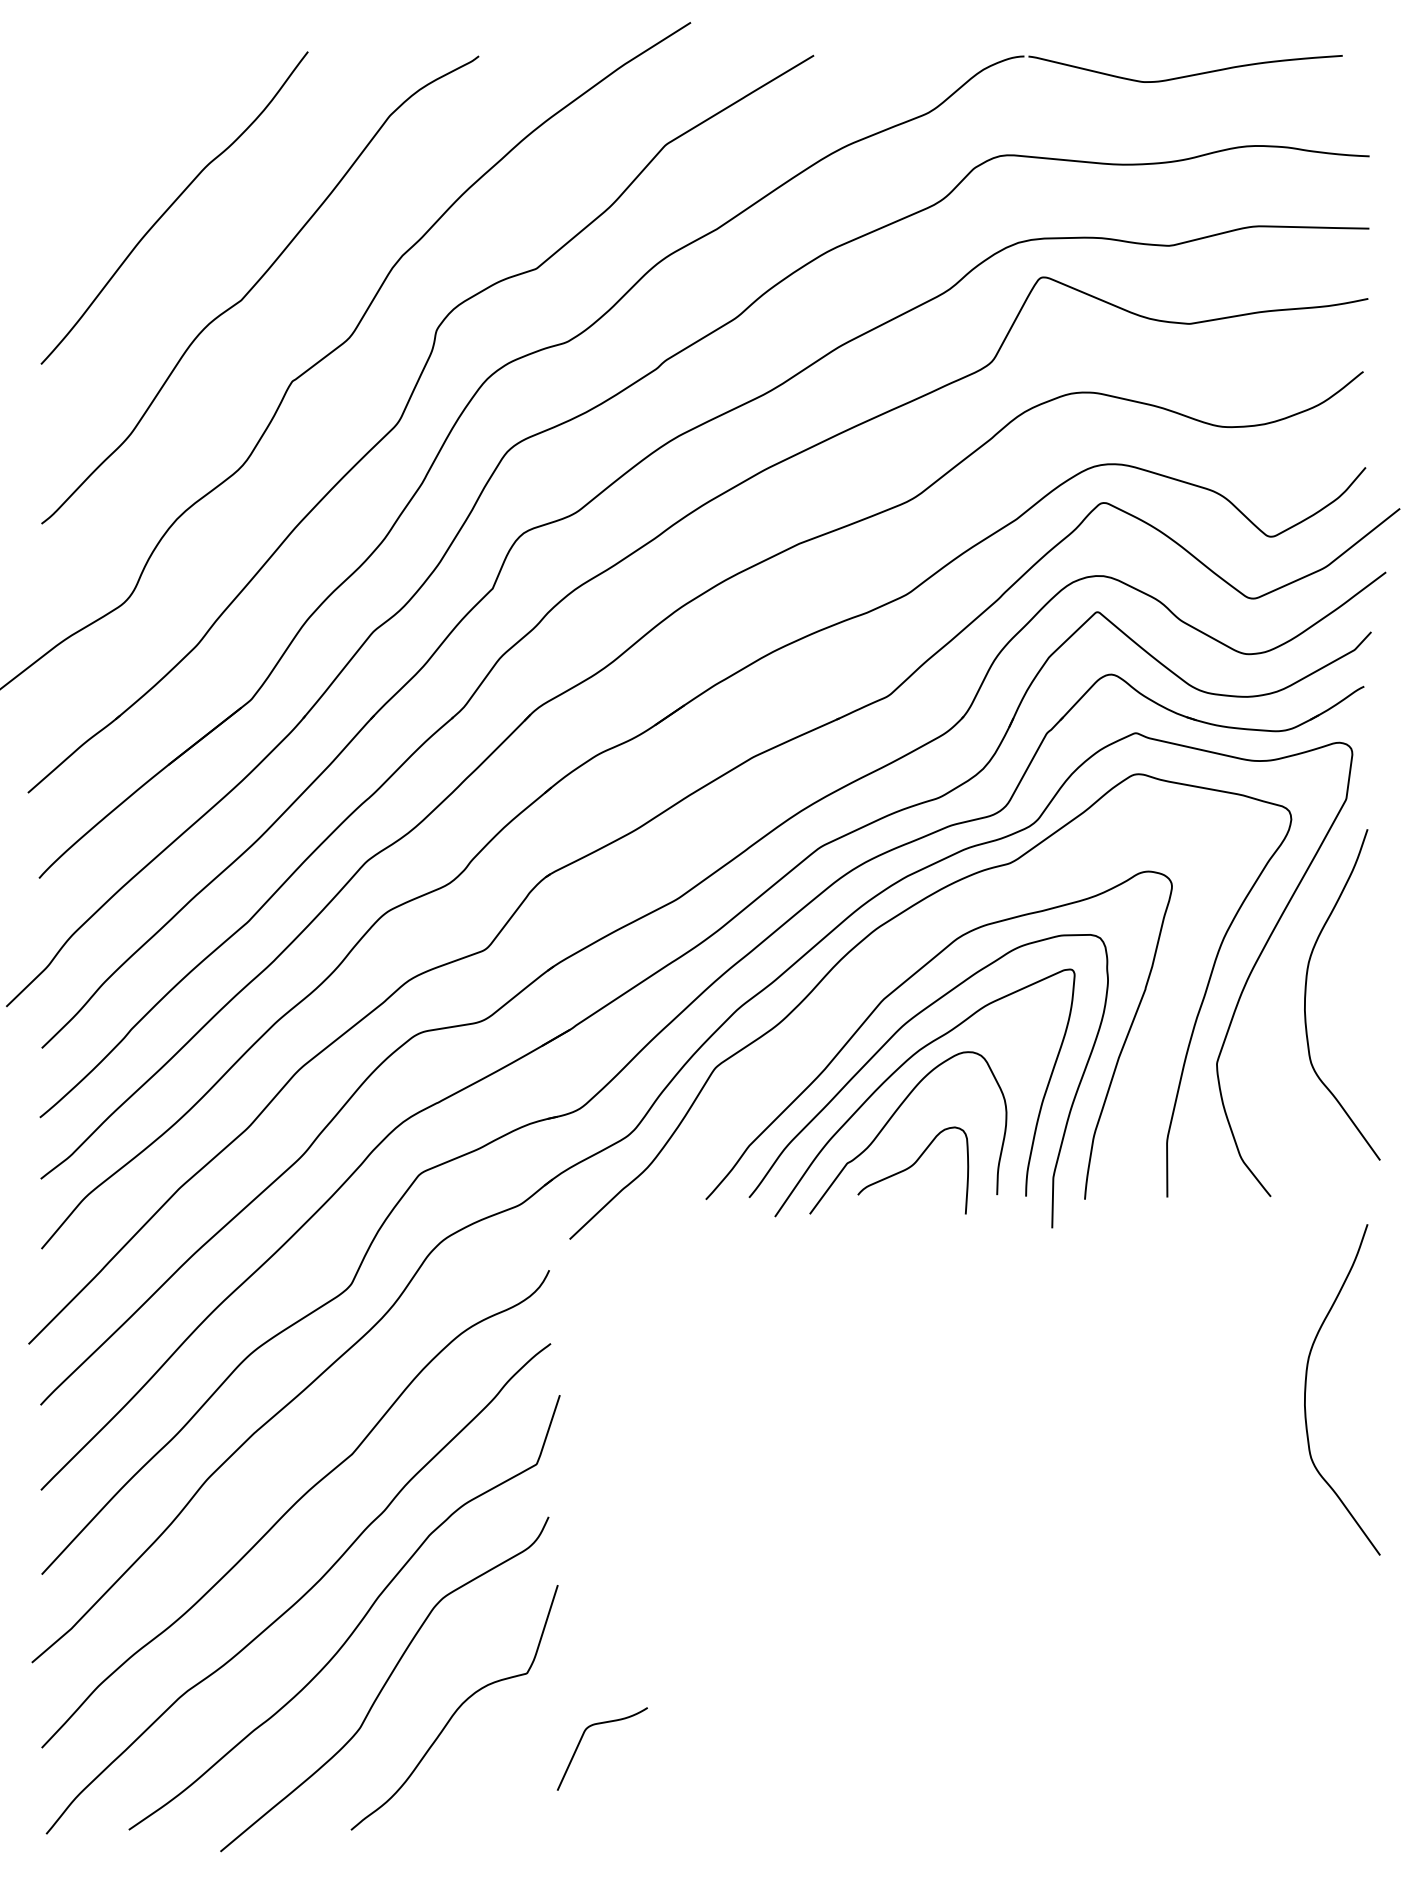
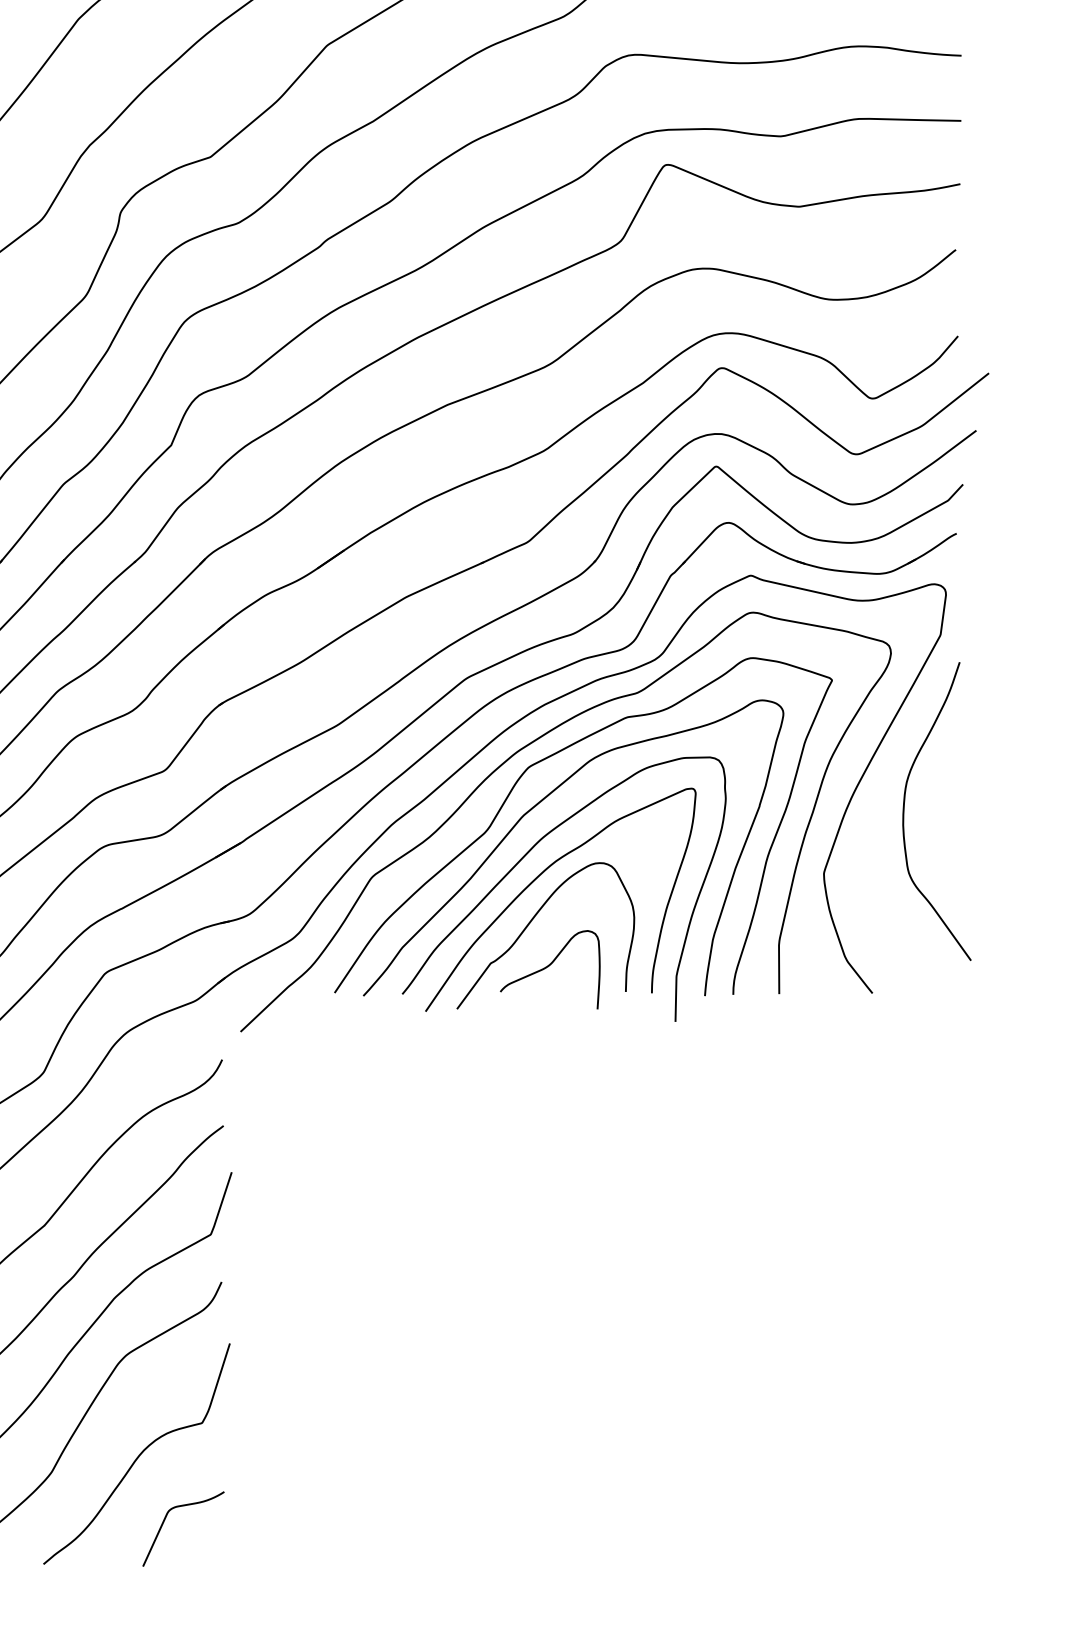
curve: (911, 935) -> (548, 757), added
curve: (1306, 1389) -> (904, 1167), removed
curve: (582, 1738) -> (165, 1519), moved

